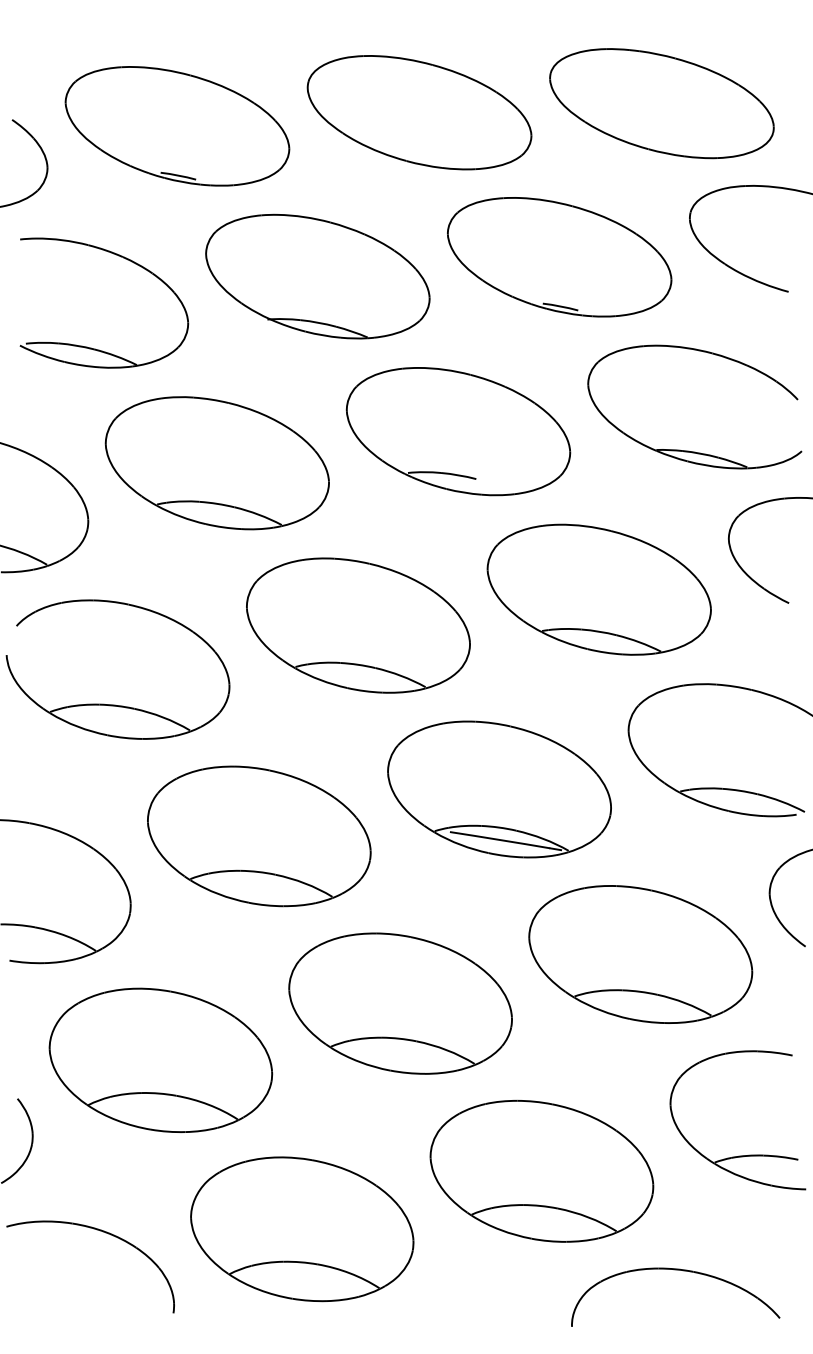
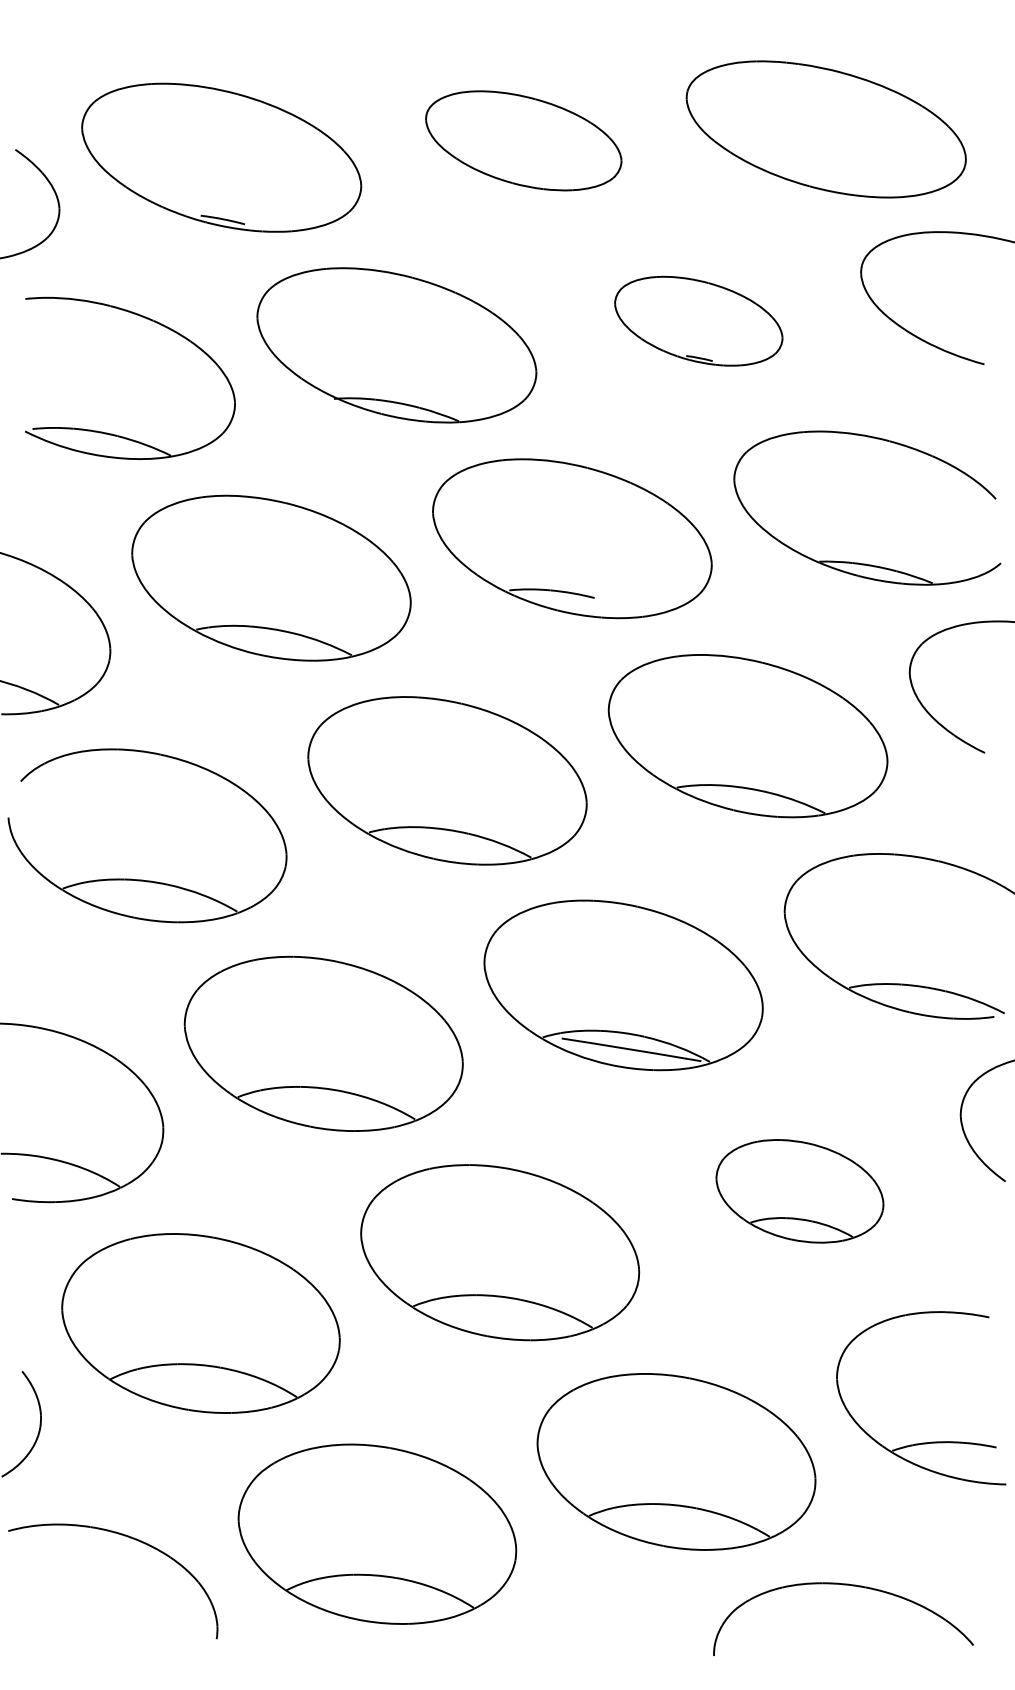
part: (419, 112) -> (523, 140), size x0.7
part: (559, 257) -> (698, 321), size x0.6
part: (640, 954) -> (799, 1191), size x0.6

